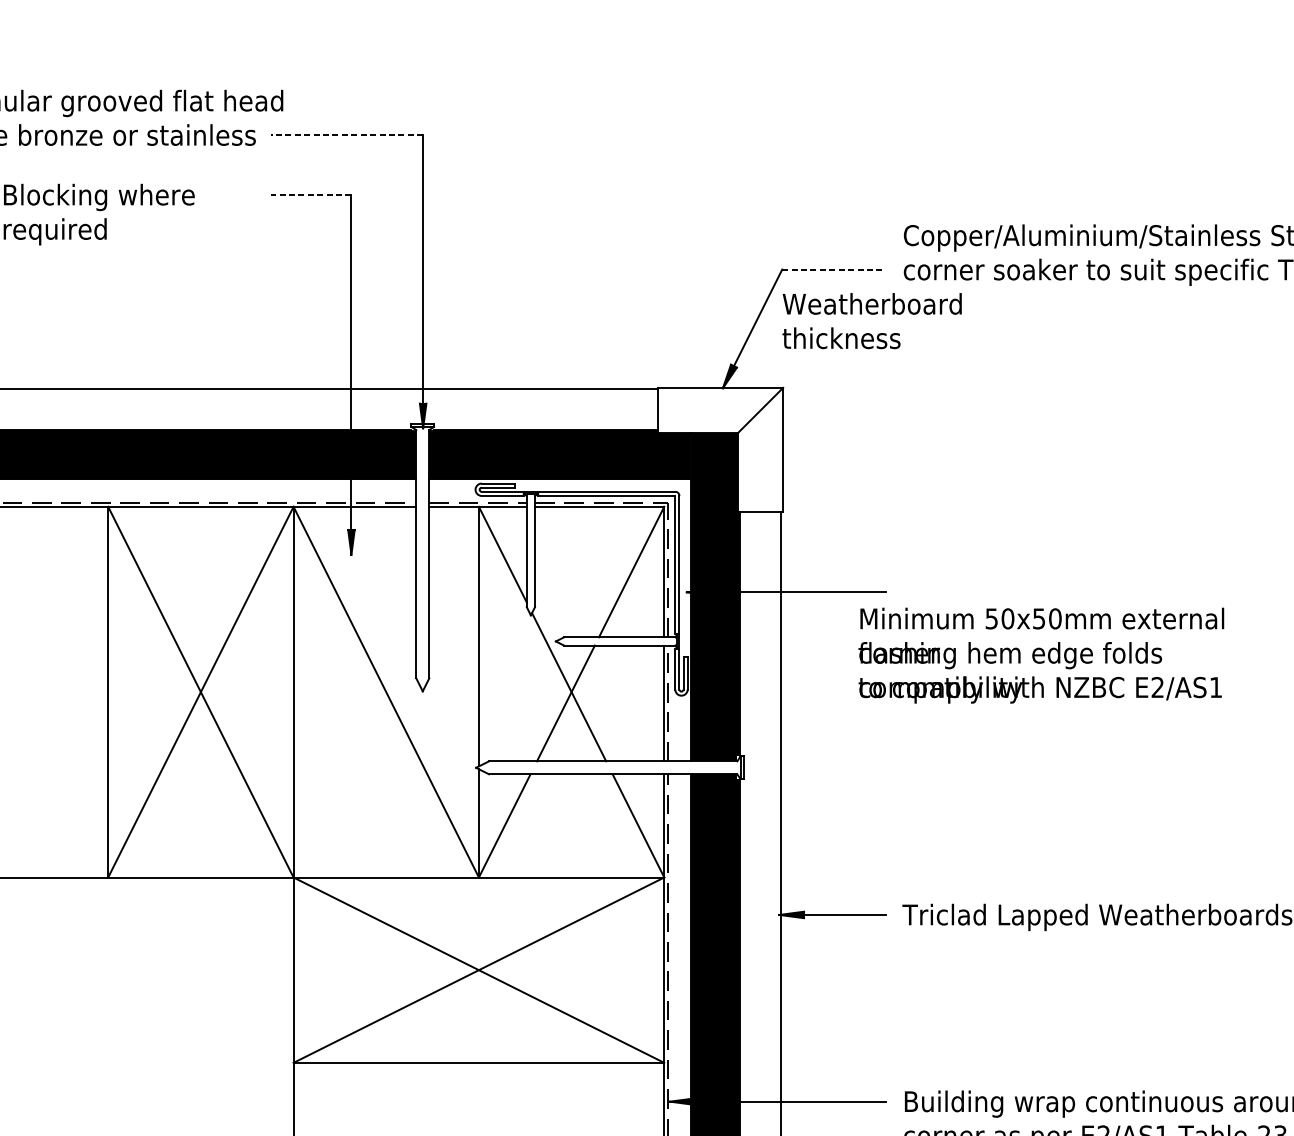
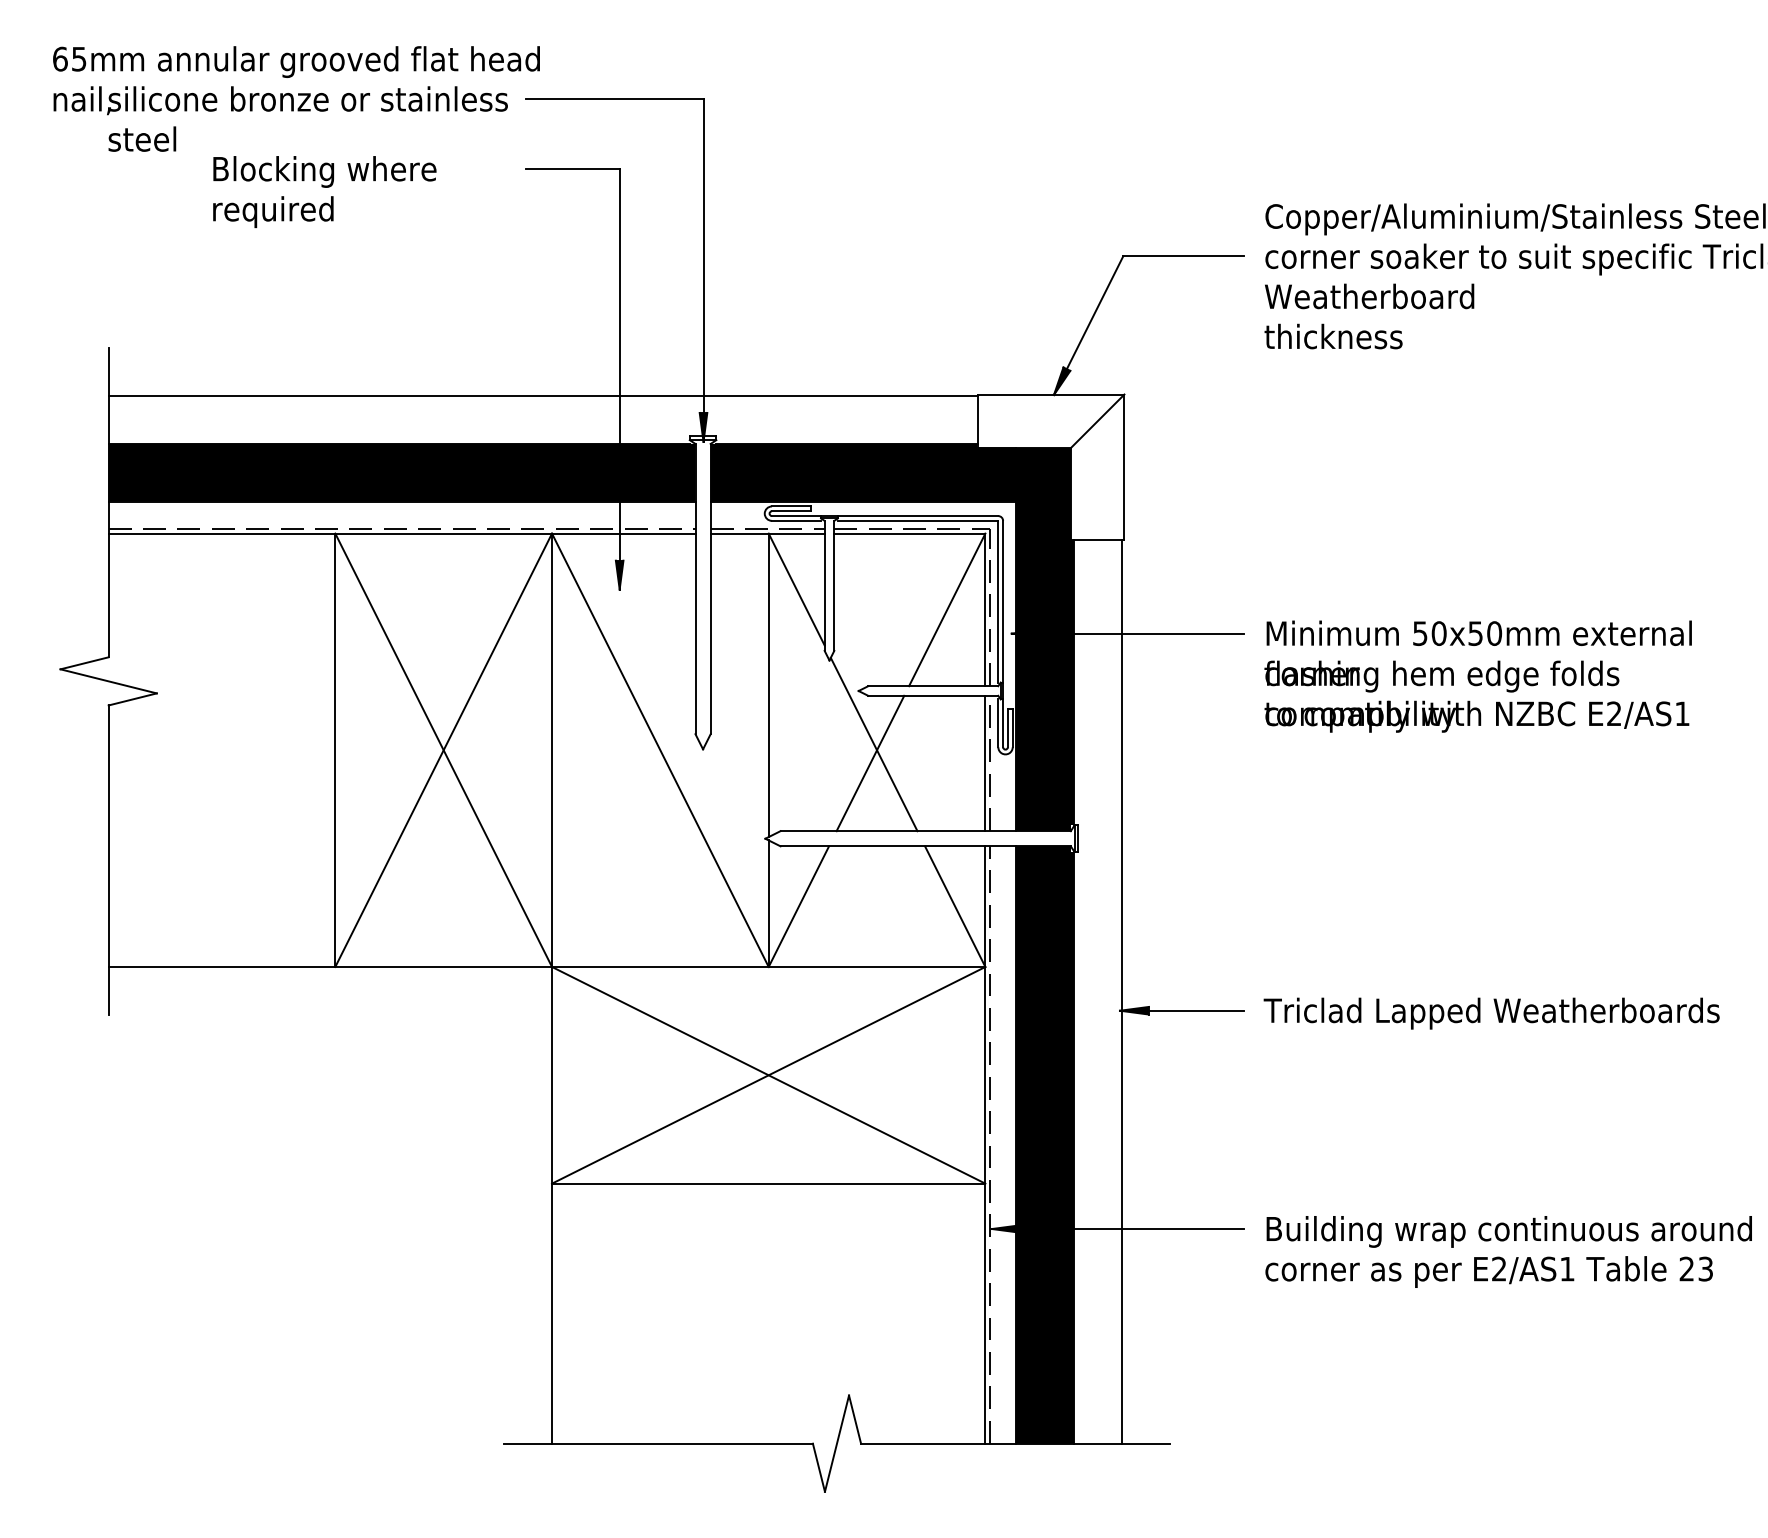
line: (347, 135) -> (614, 99), dashed -> solid
line: (311, 195) -> (572, 169), dashed -> solid
line: (834, 269) -> (1184, 256), dashed -> solid
text: (872, 321) -> (1369, 316), moved
text: (1040, 655) -> (1477, 676), moved

